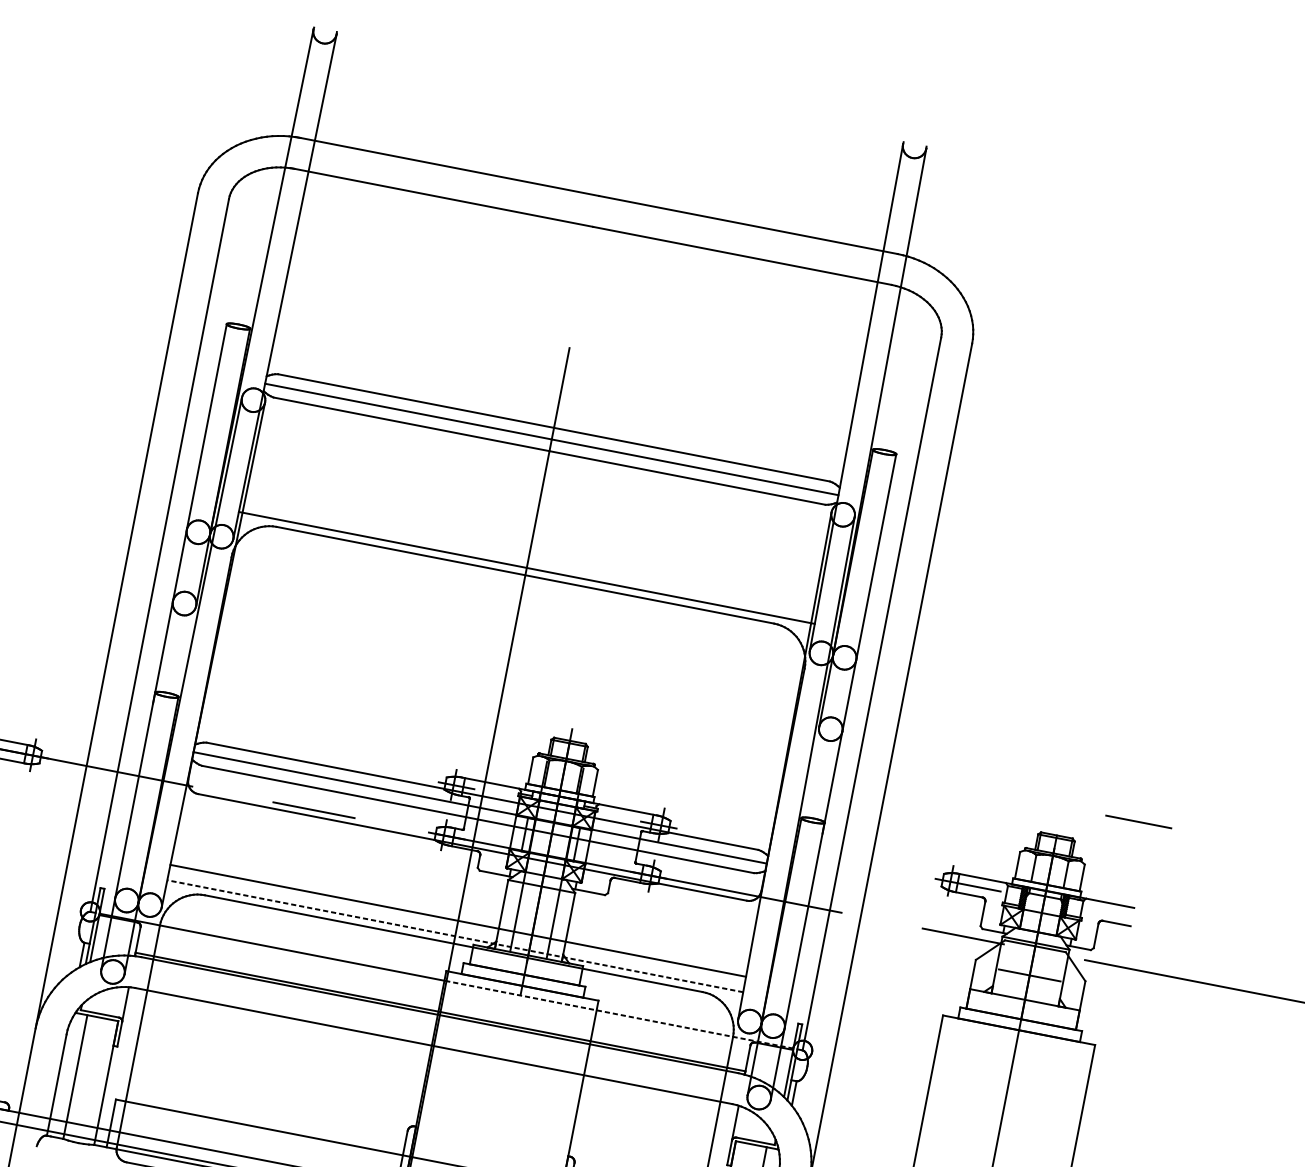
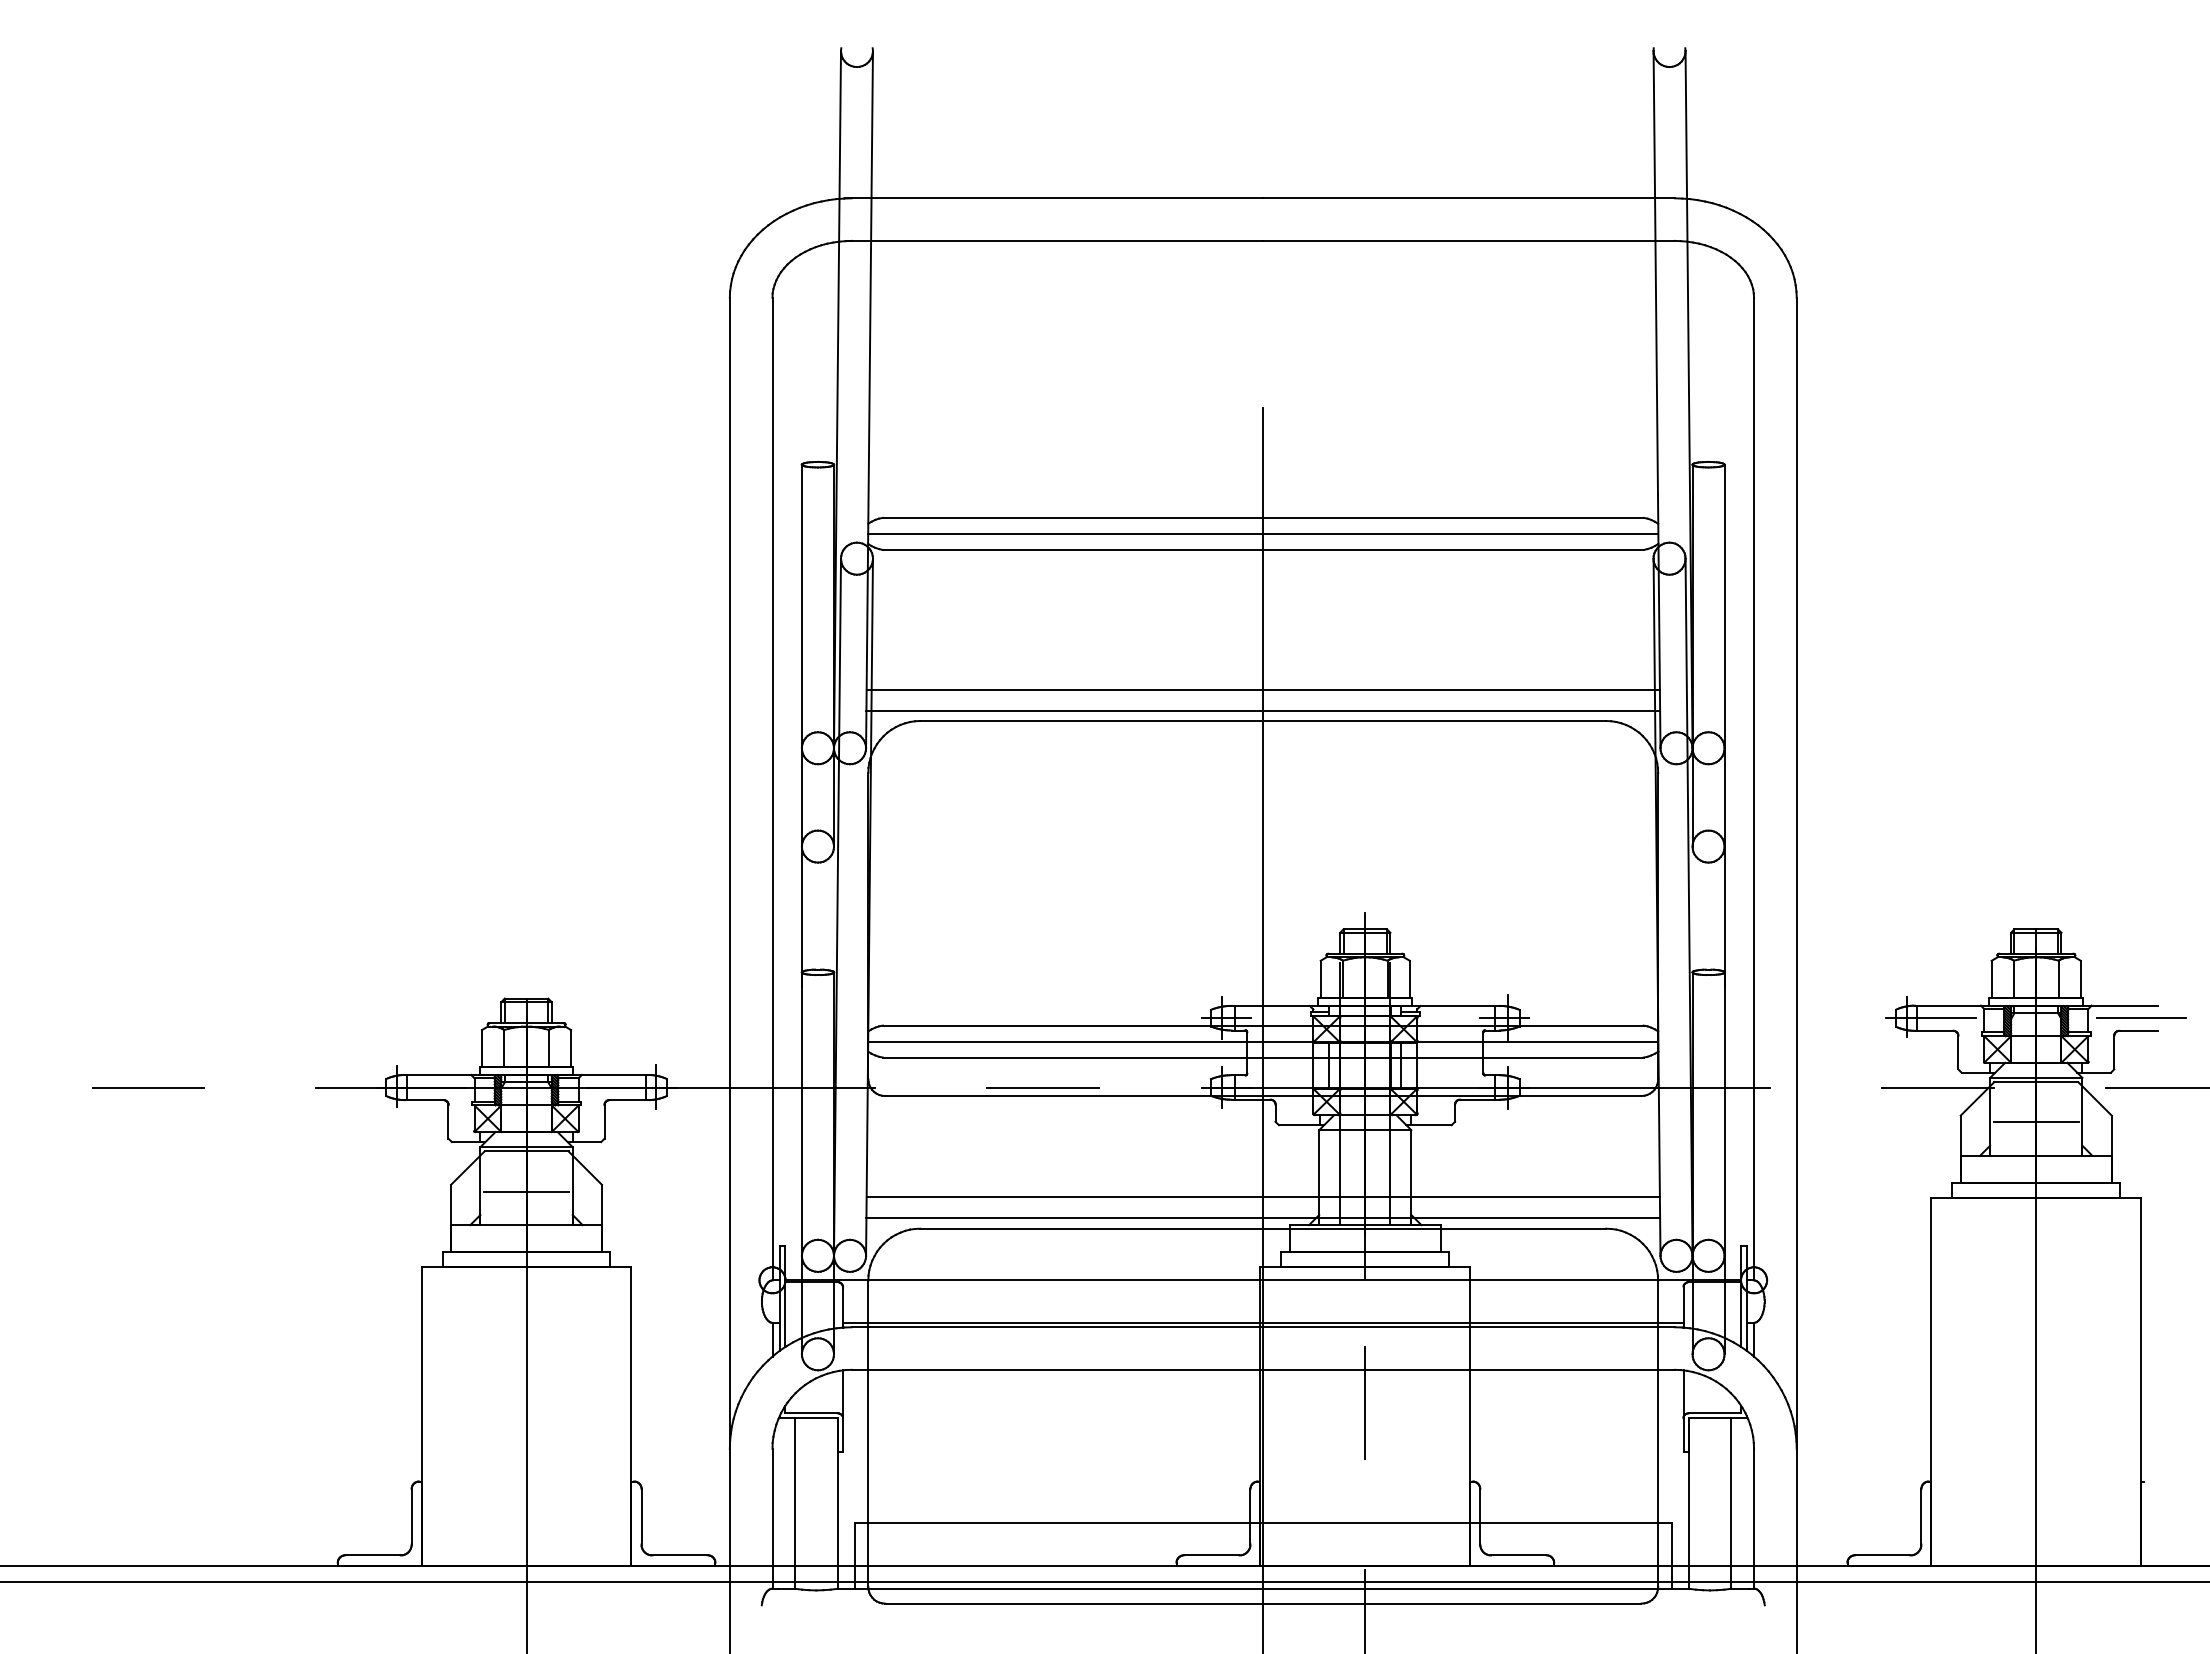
line: (529, 552) -> (1262, 689), added
line: (1138, 821) -> (2141, 1017), moved
line: (455, 936) -> (1263, 1218), dashed -> solid
line: (619, 1014) -> (1501, 1280), dashed -> solid
line: (503, 1084) -> (1365, 1402), added

